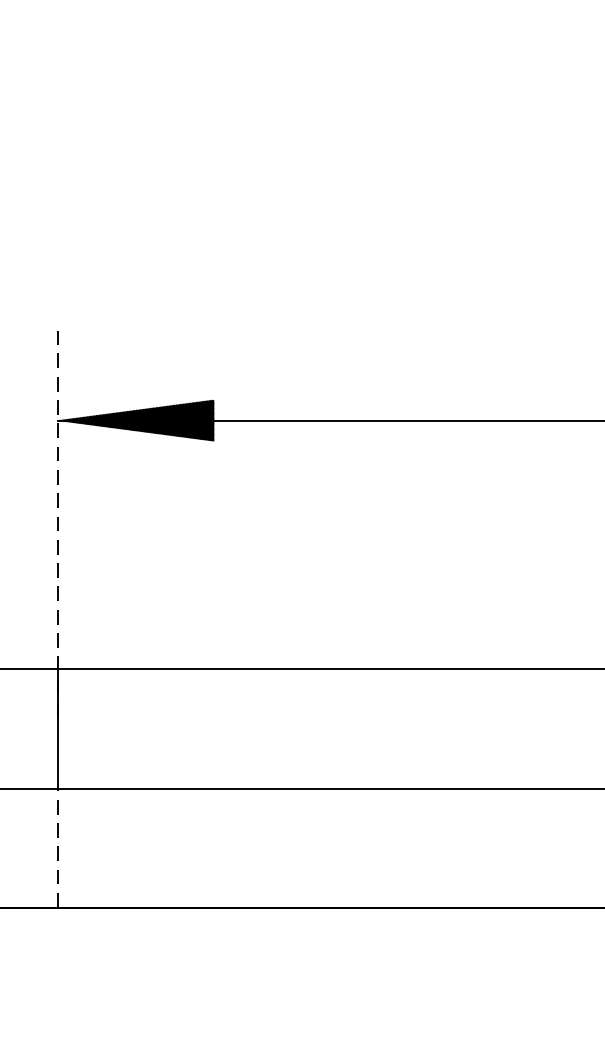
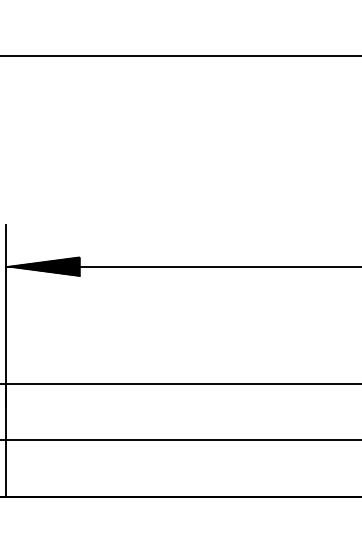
line: (58, 523) -> (6, 315), dashed -> solid
line: (58, 847) -> (6, 468), dashed -> solid

